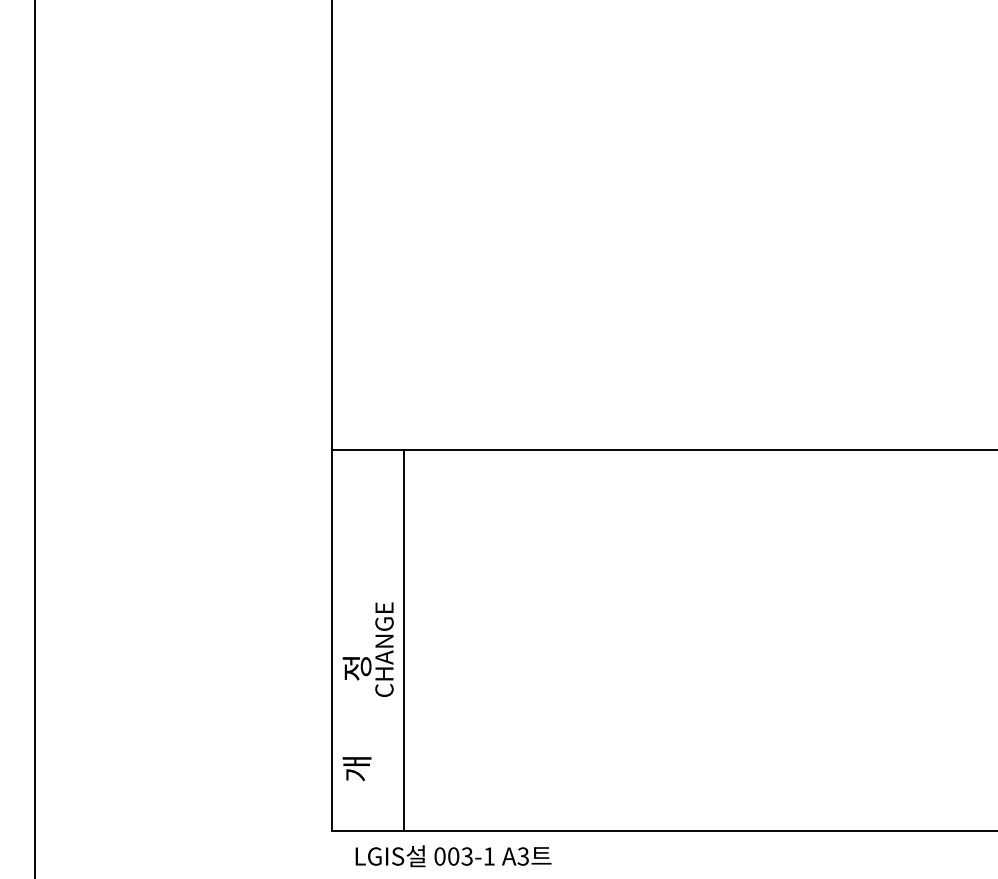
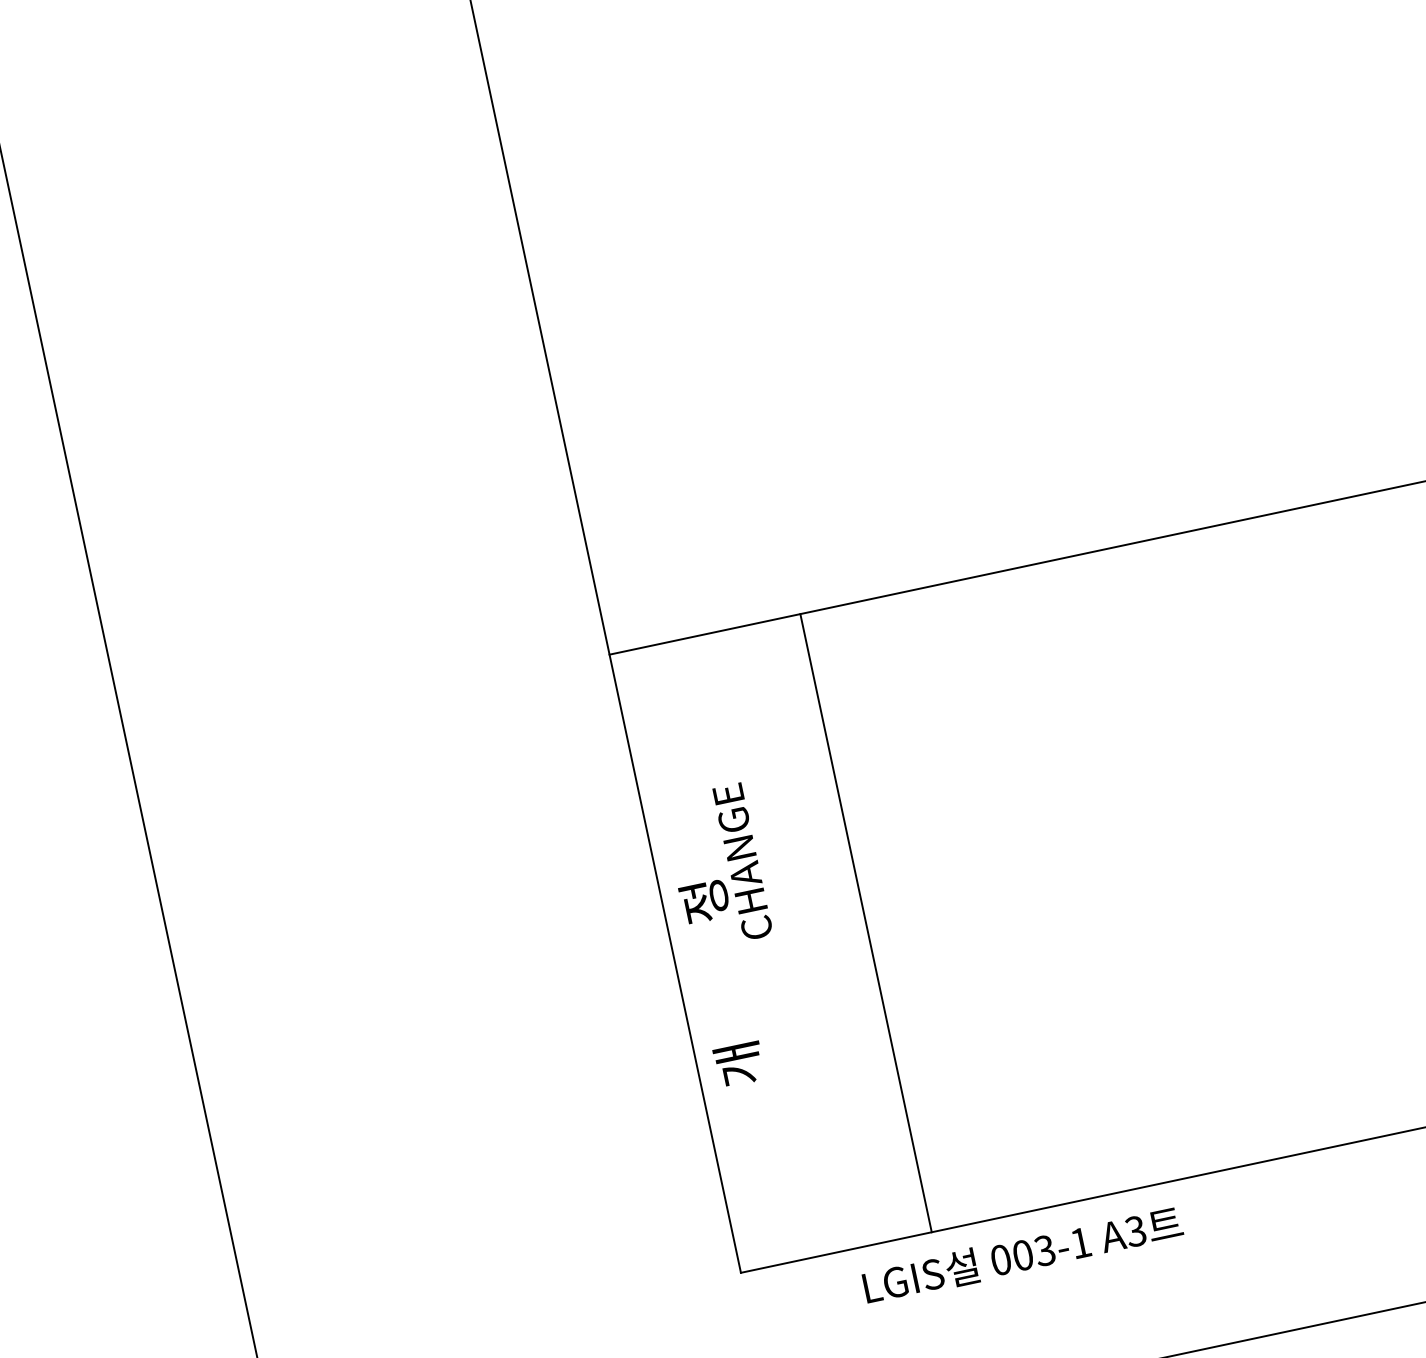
line: (403, 640) -> (865, 923), moved
text: (367, 691) -> (729, 935), moved
text: (453, 856) -> (1022, 1255), moved

